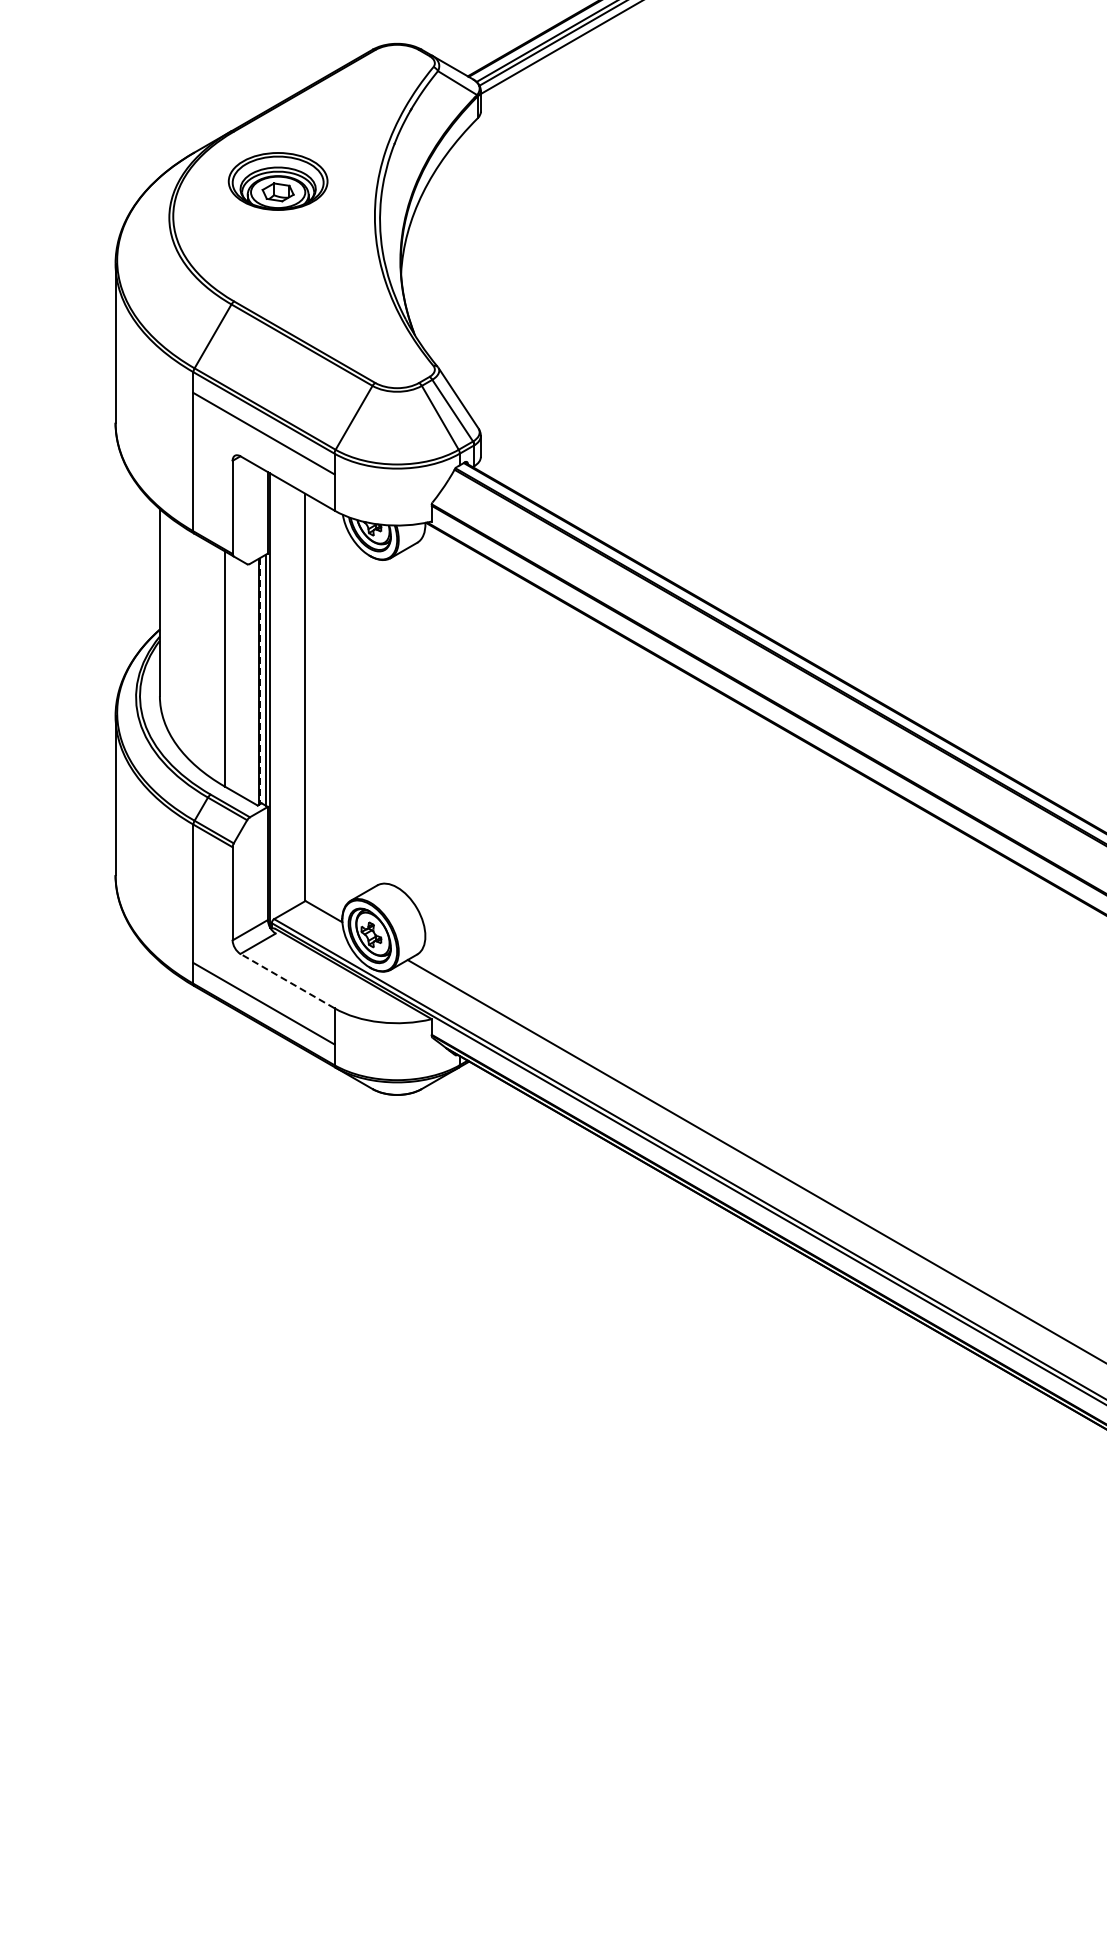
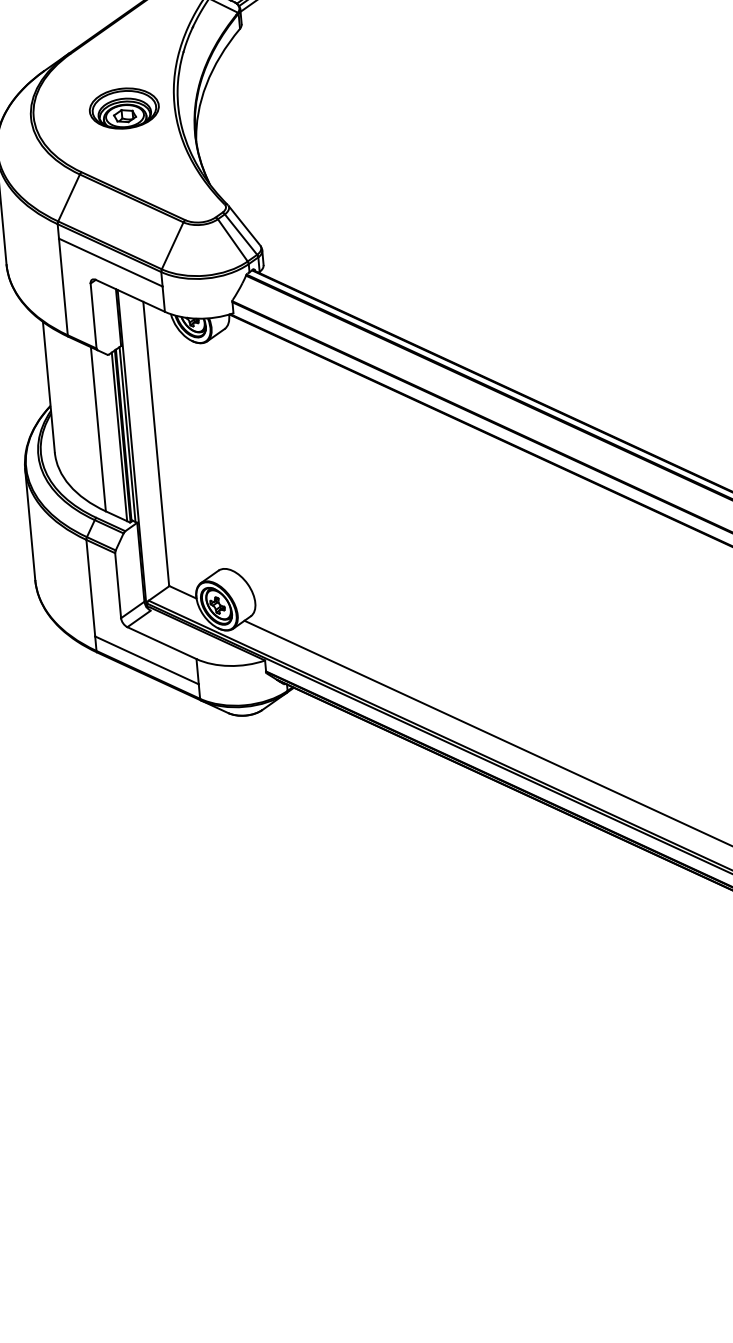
part: (277, 181) -> (123, 108), moved
line: (260, 681) -> (124, 435), dashed -> solid
line: (253, 682) -> (119, 436), added
line: (287, 980) -> (161, 642), dashed -> solid

